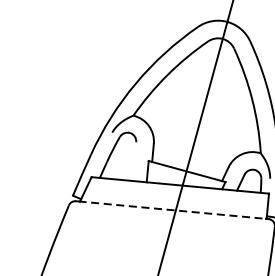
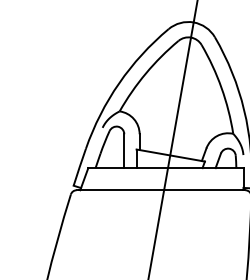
line: (134, 162) -> (124, 151), added
line: (172, 210) -> (161, 190), dashed -> solid

